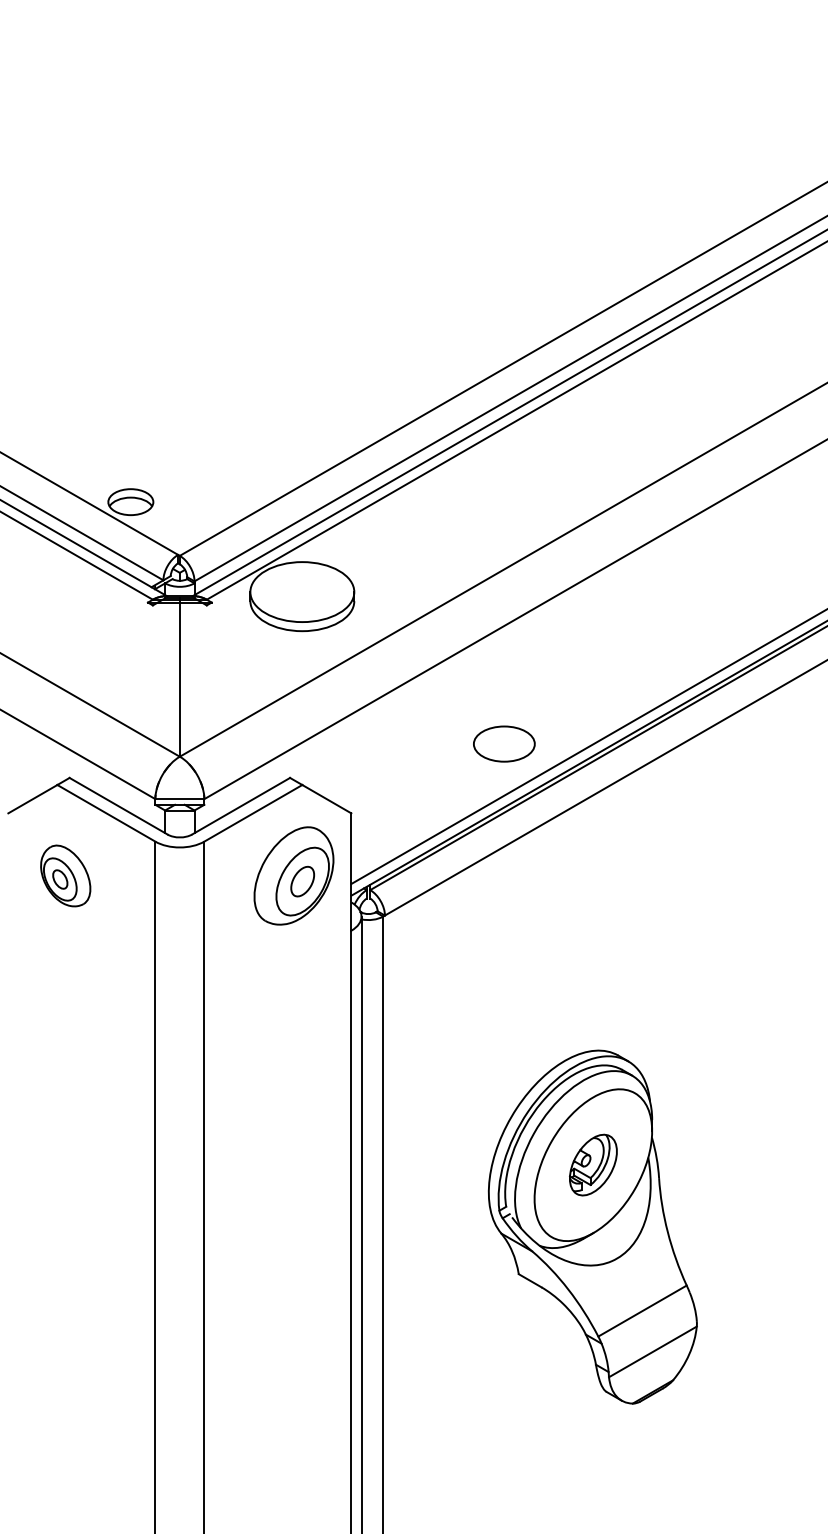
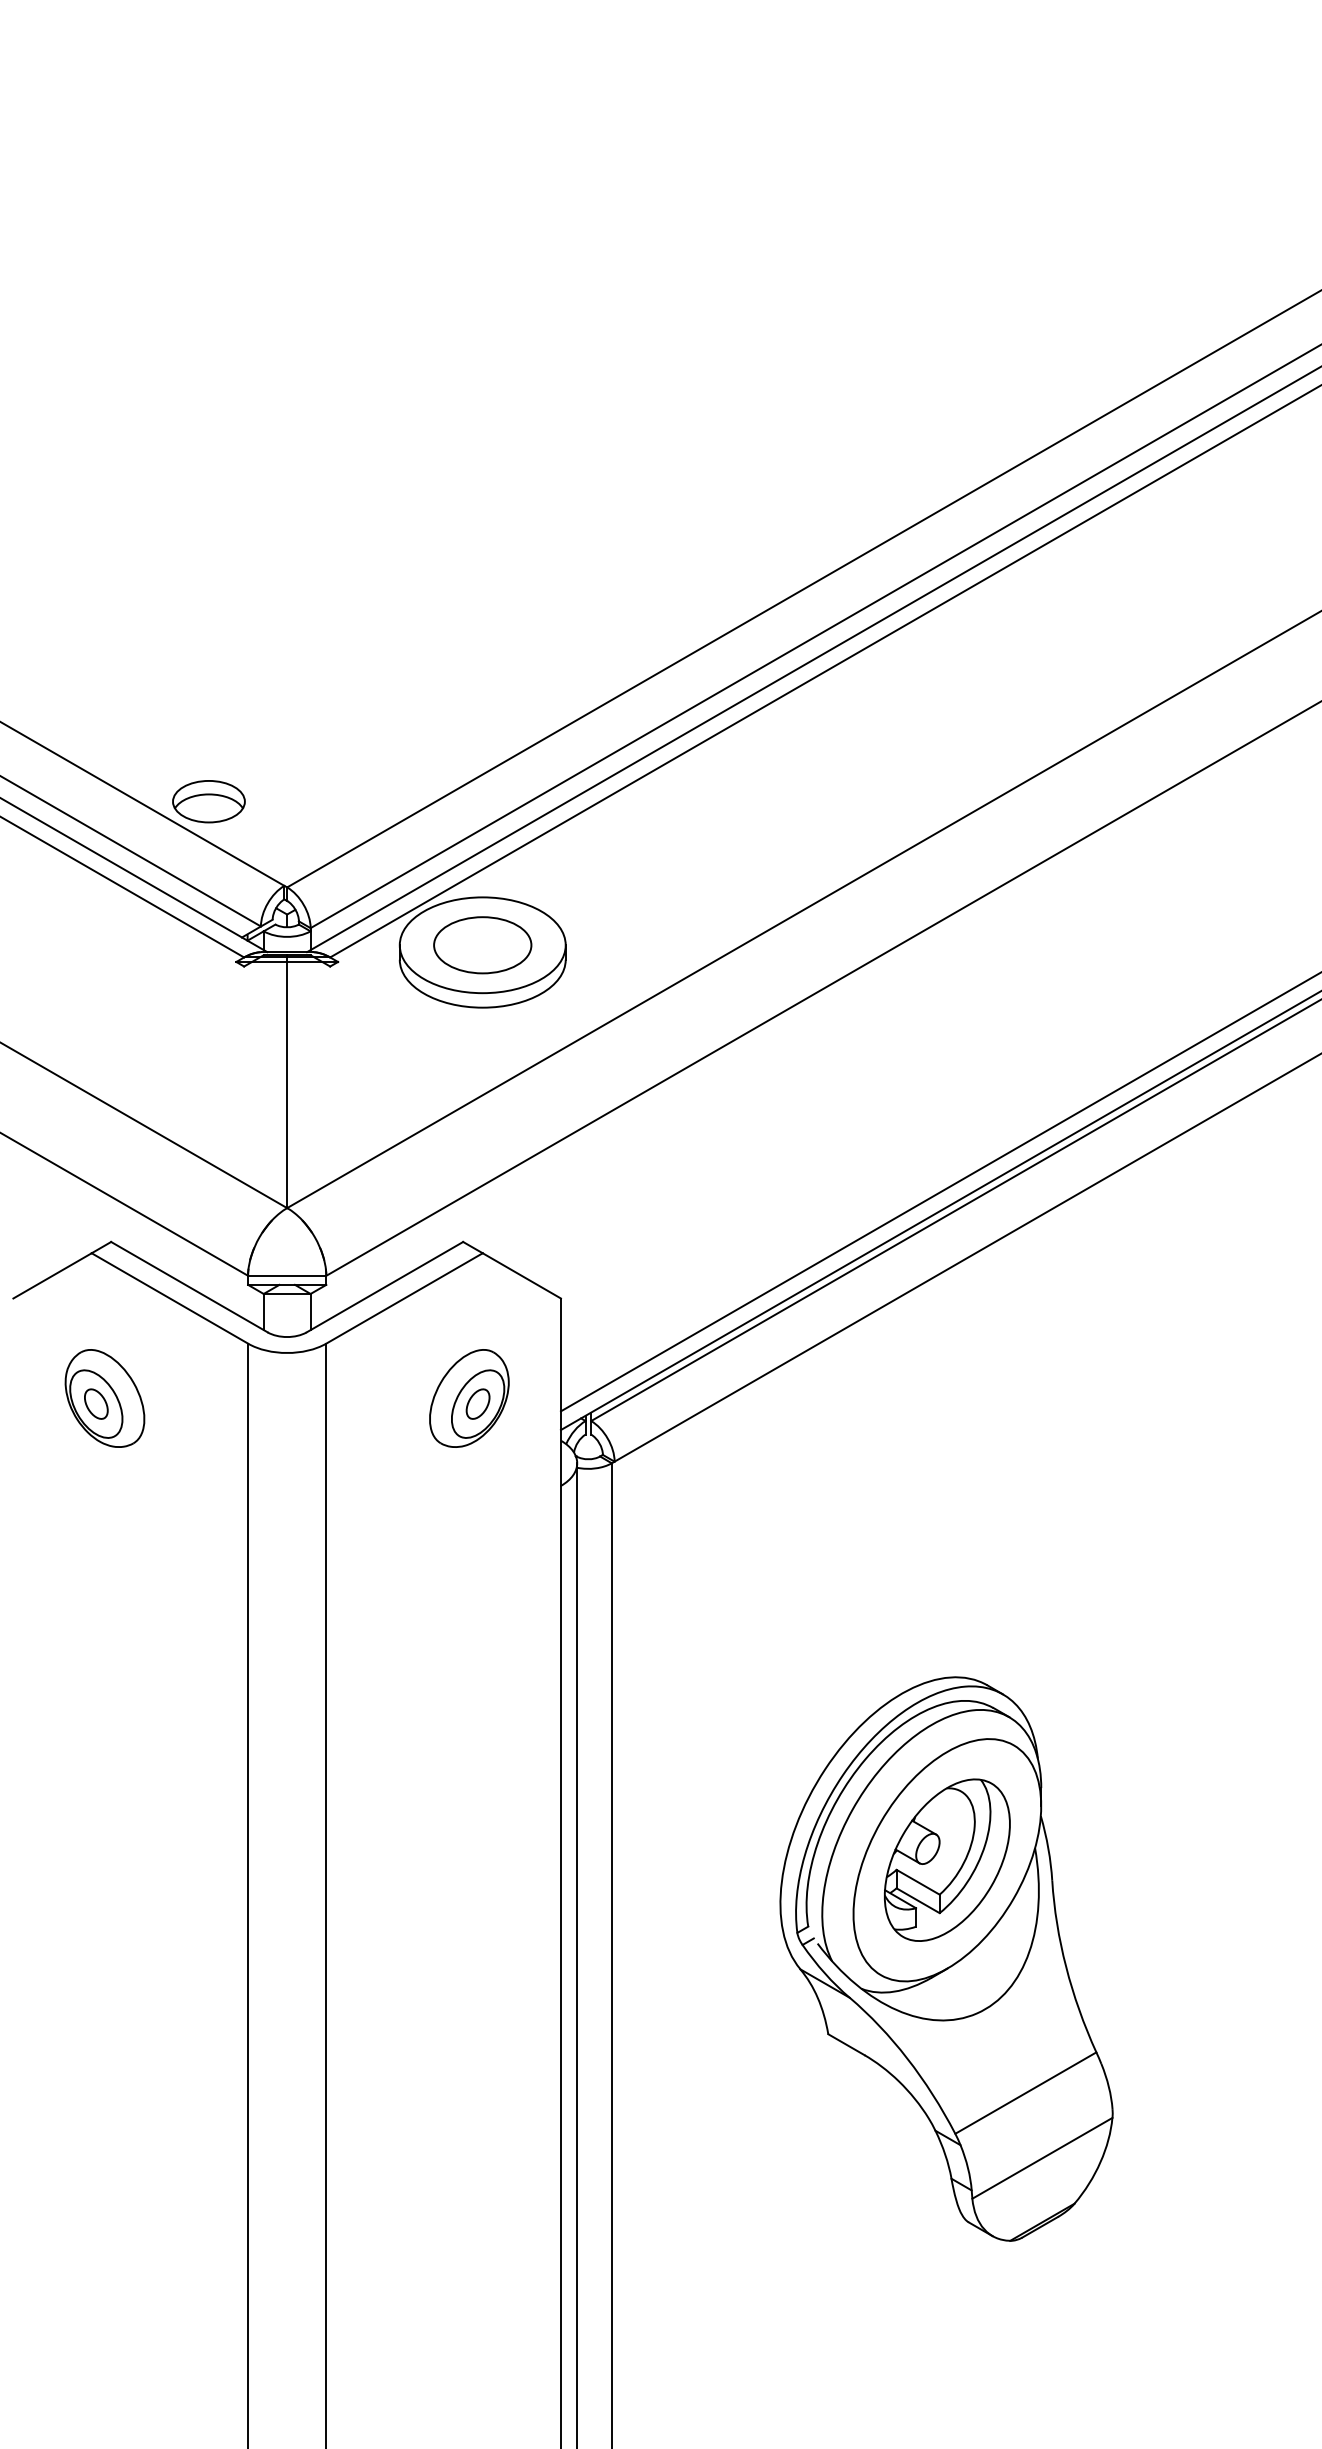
part: (504, 743) -> (482, 944), moved
part: (293, 875) -> (468, 1397), size x0.62
part: (593, 1164) -> (947, 1859), size x1.67

